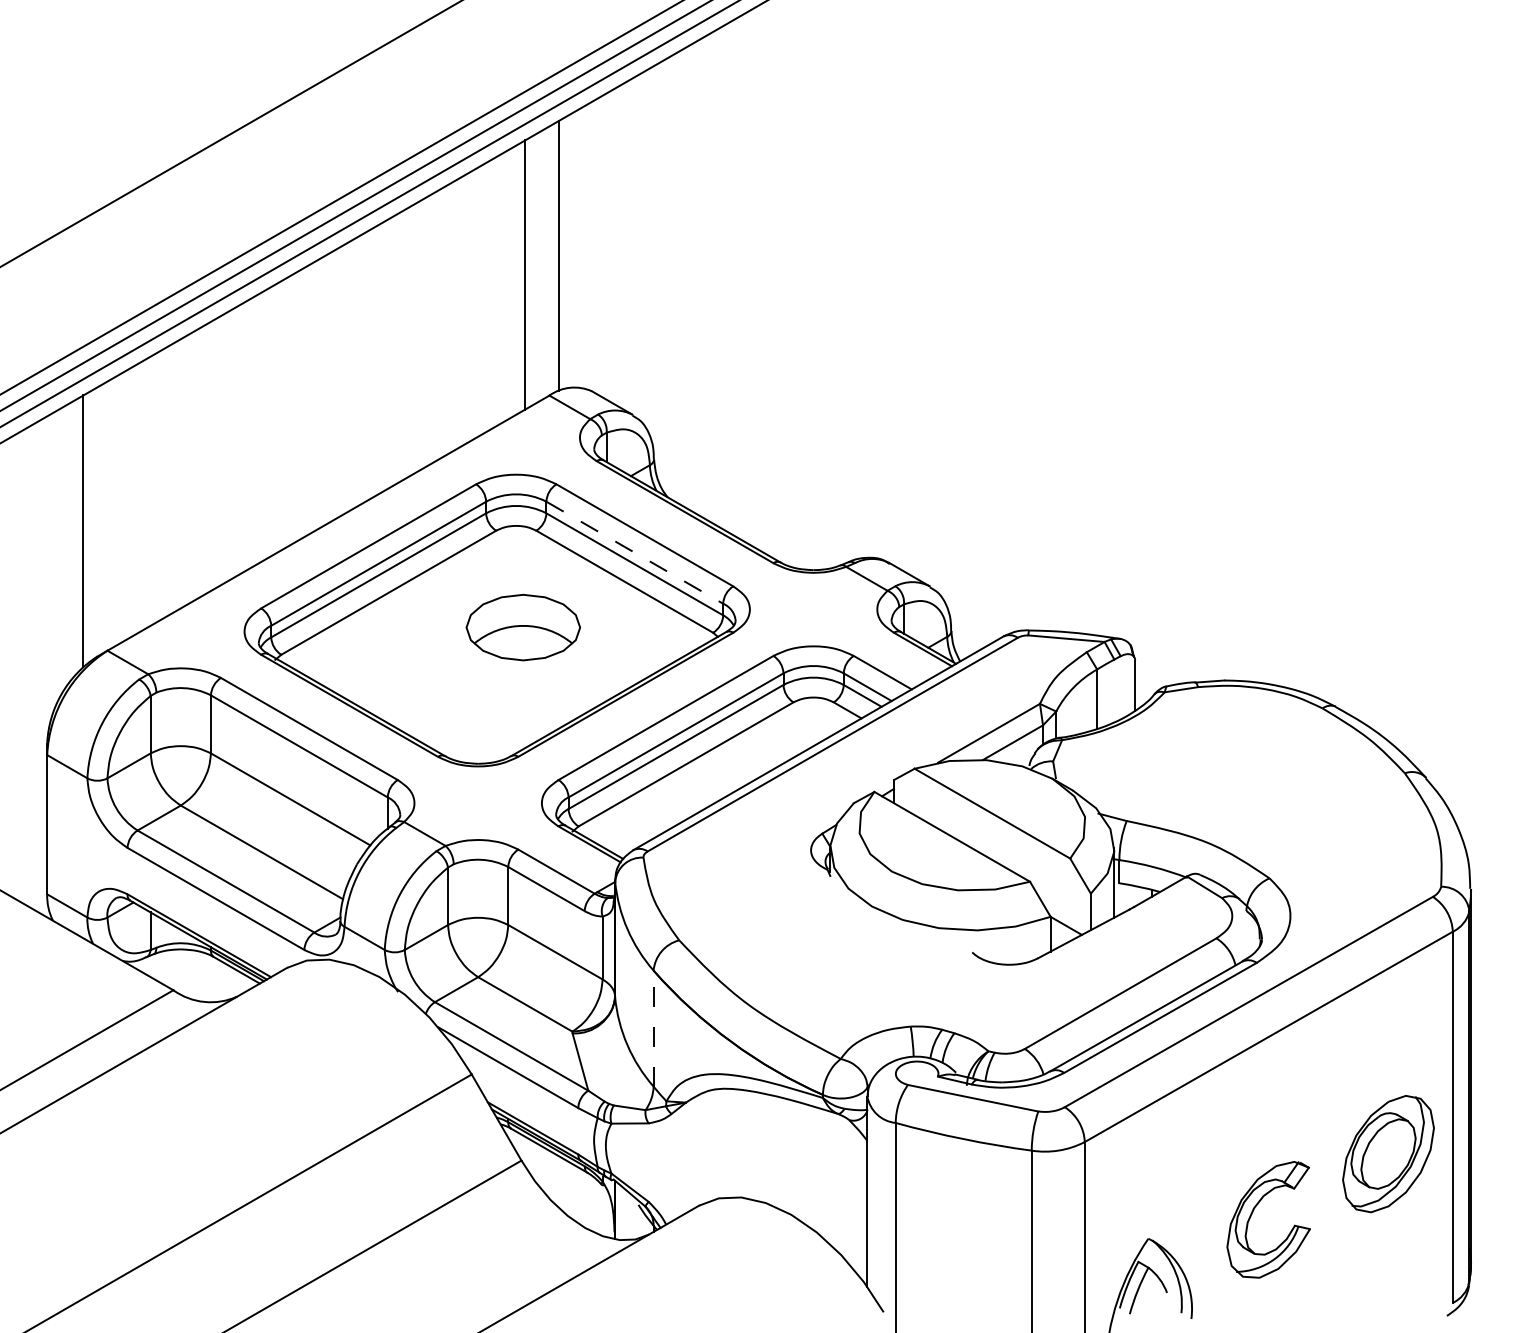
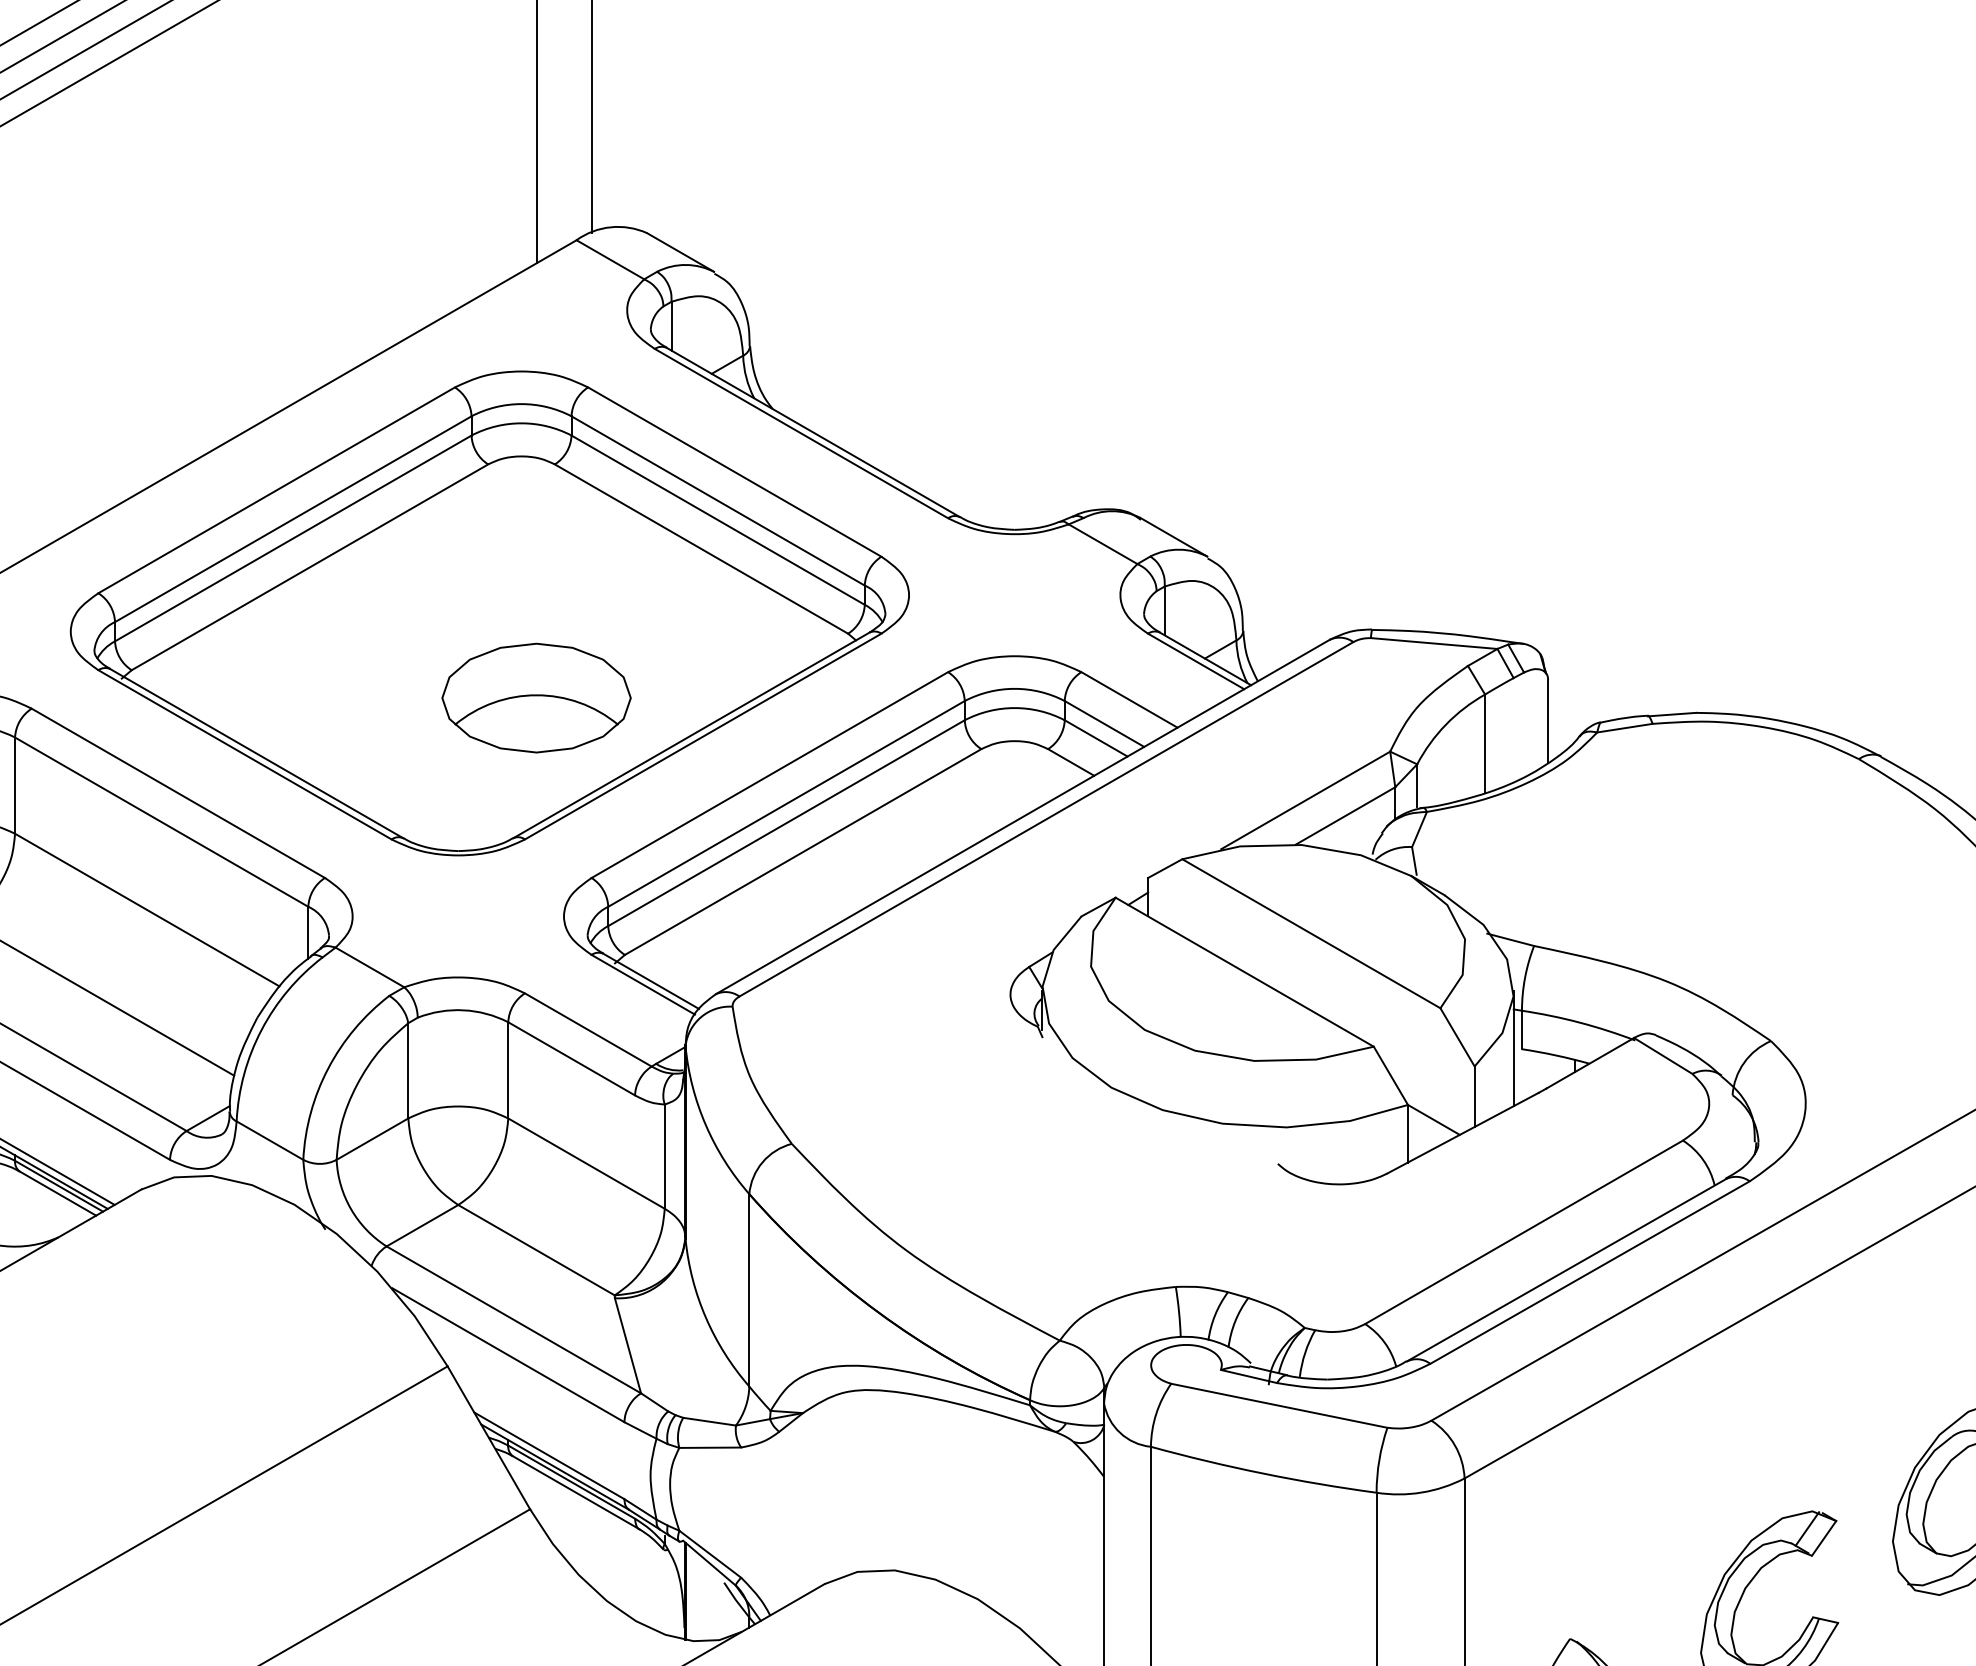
line: (635, 553) -> (719, 502), dashed -> solid
part: (522, 627) -> (535, 697), moved
line: (653, 1028) -> (749, 1290), dashed -> solid

